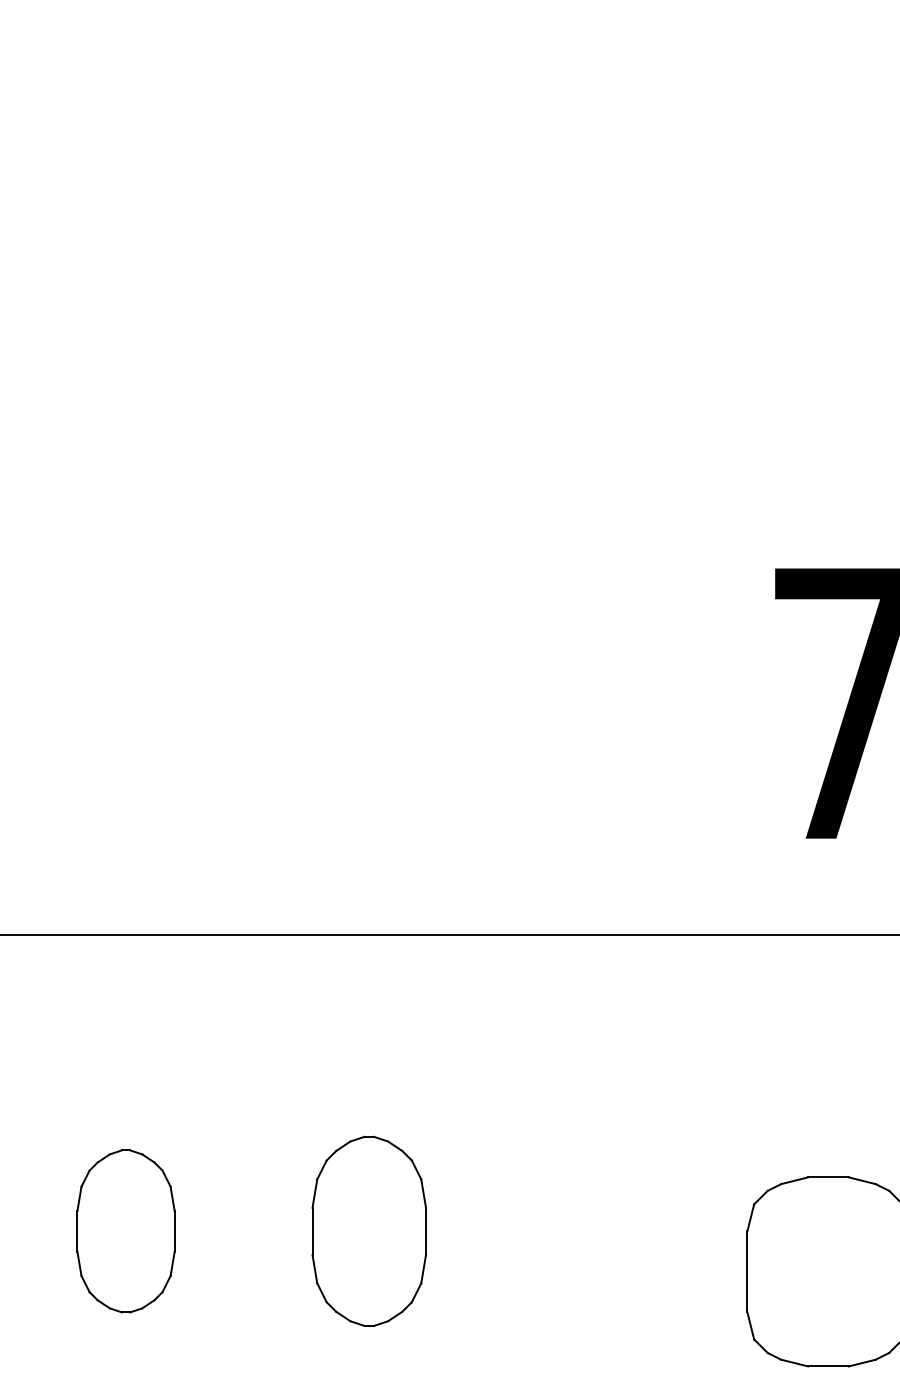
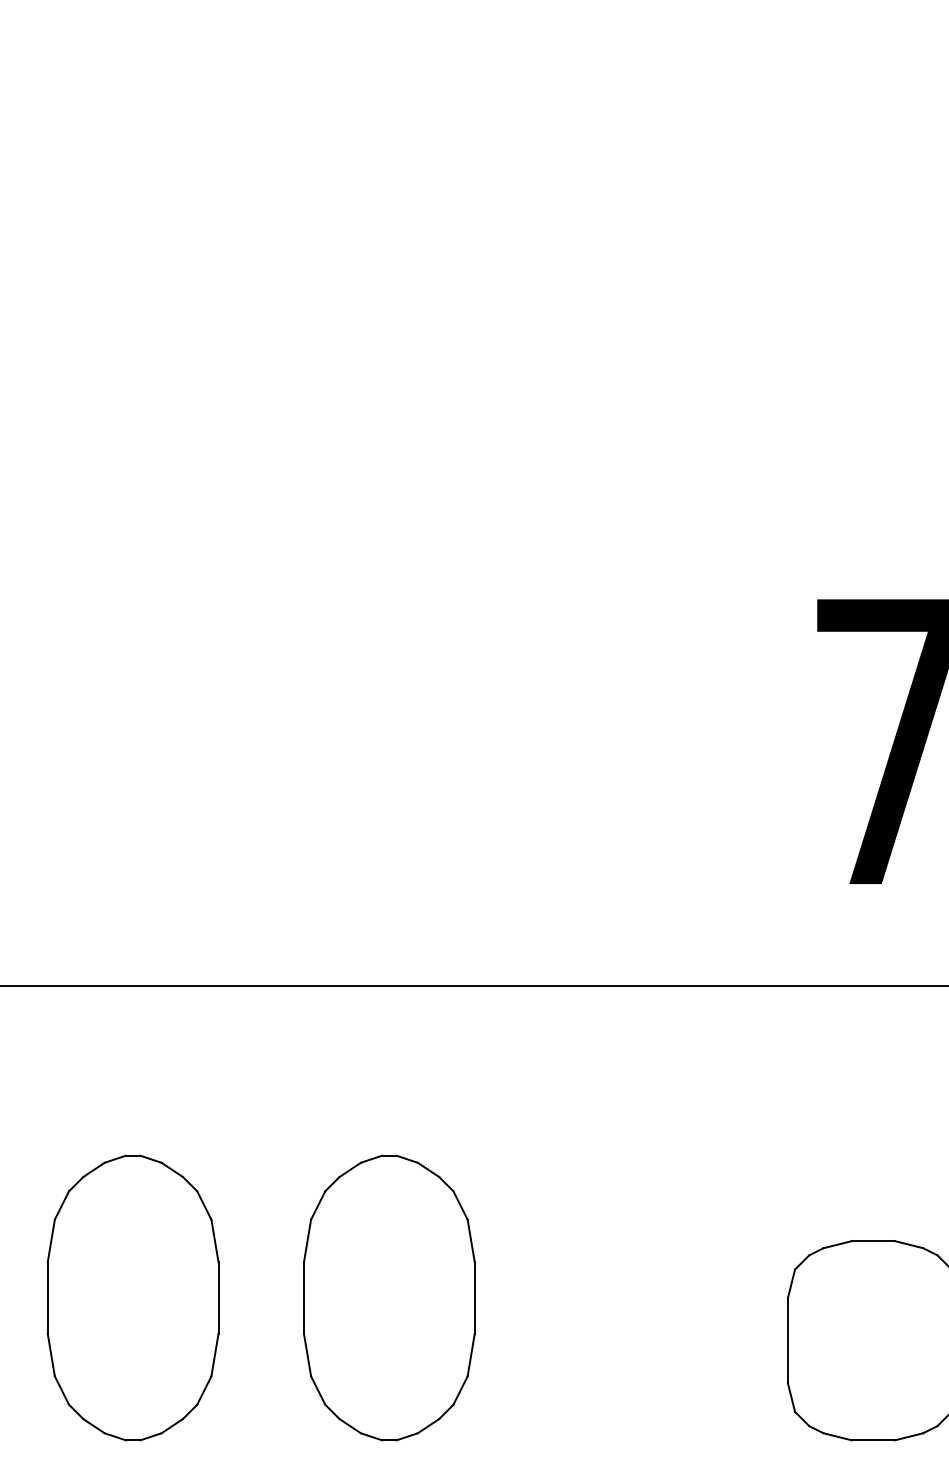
part: (125, 1230) -> (132, 1297), size x1.67
part: (369, 1230) -> (389, 1297), size x1.43

